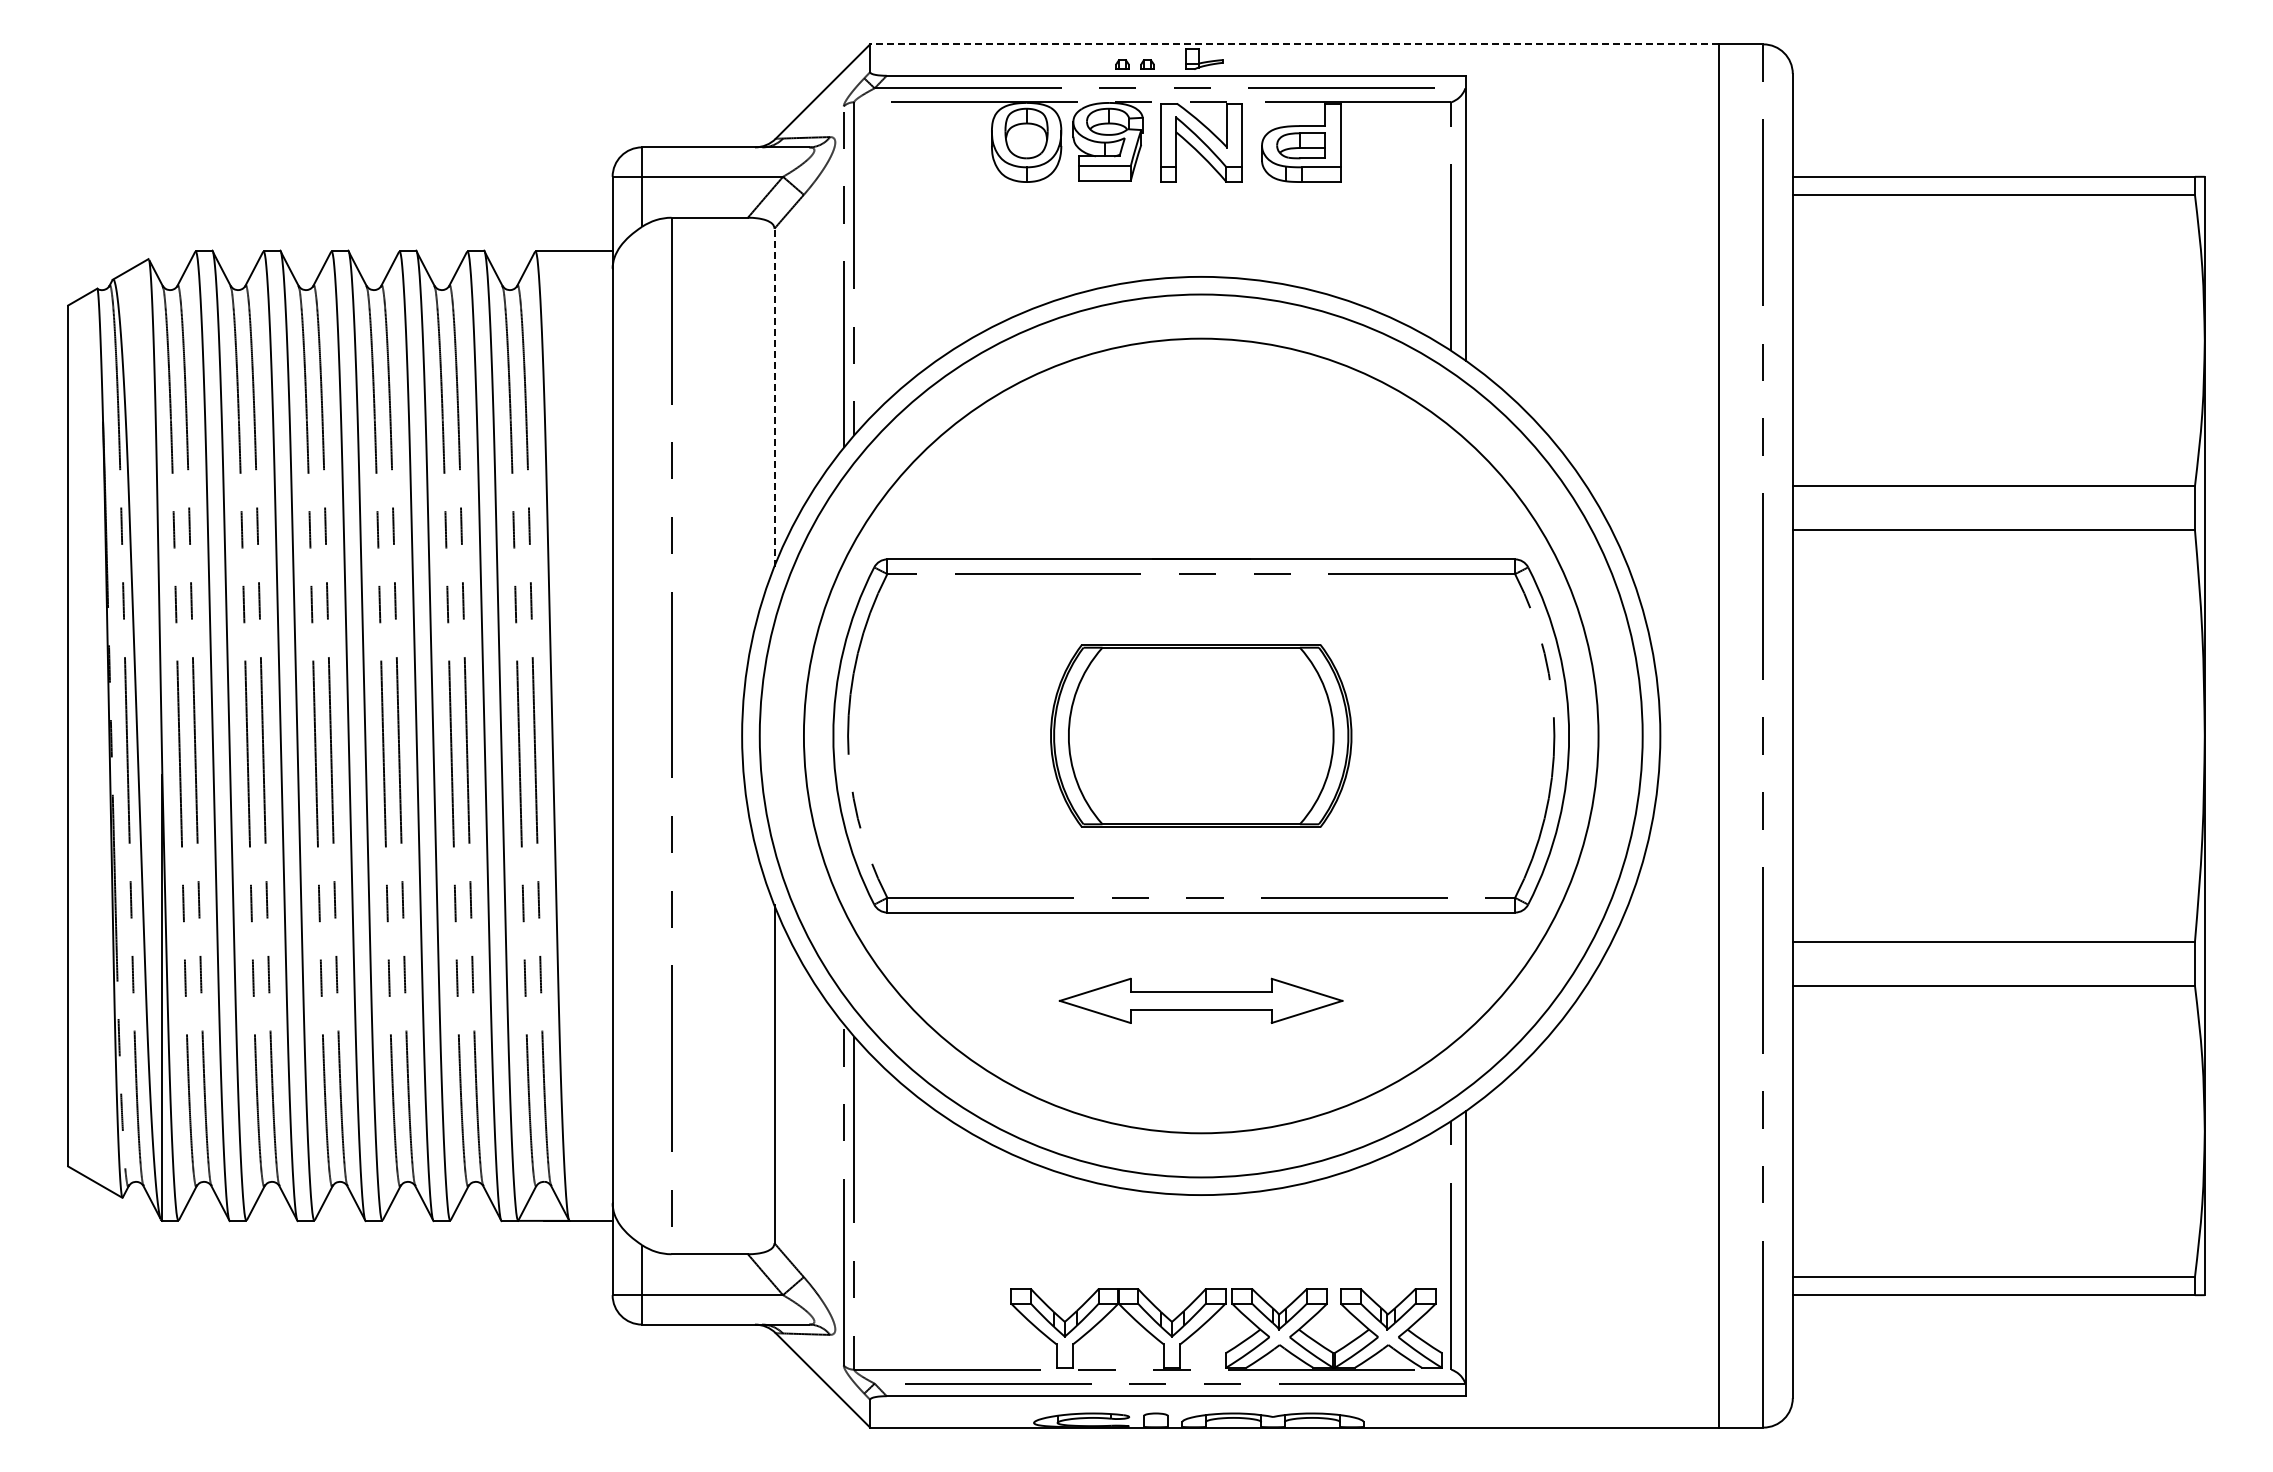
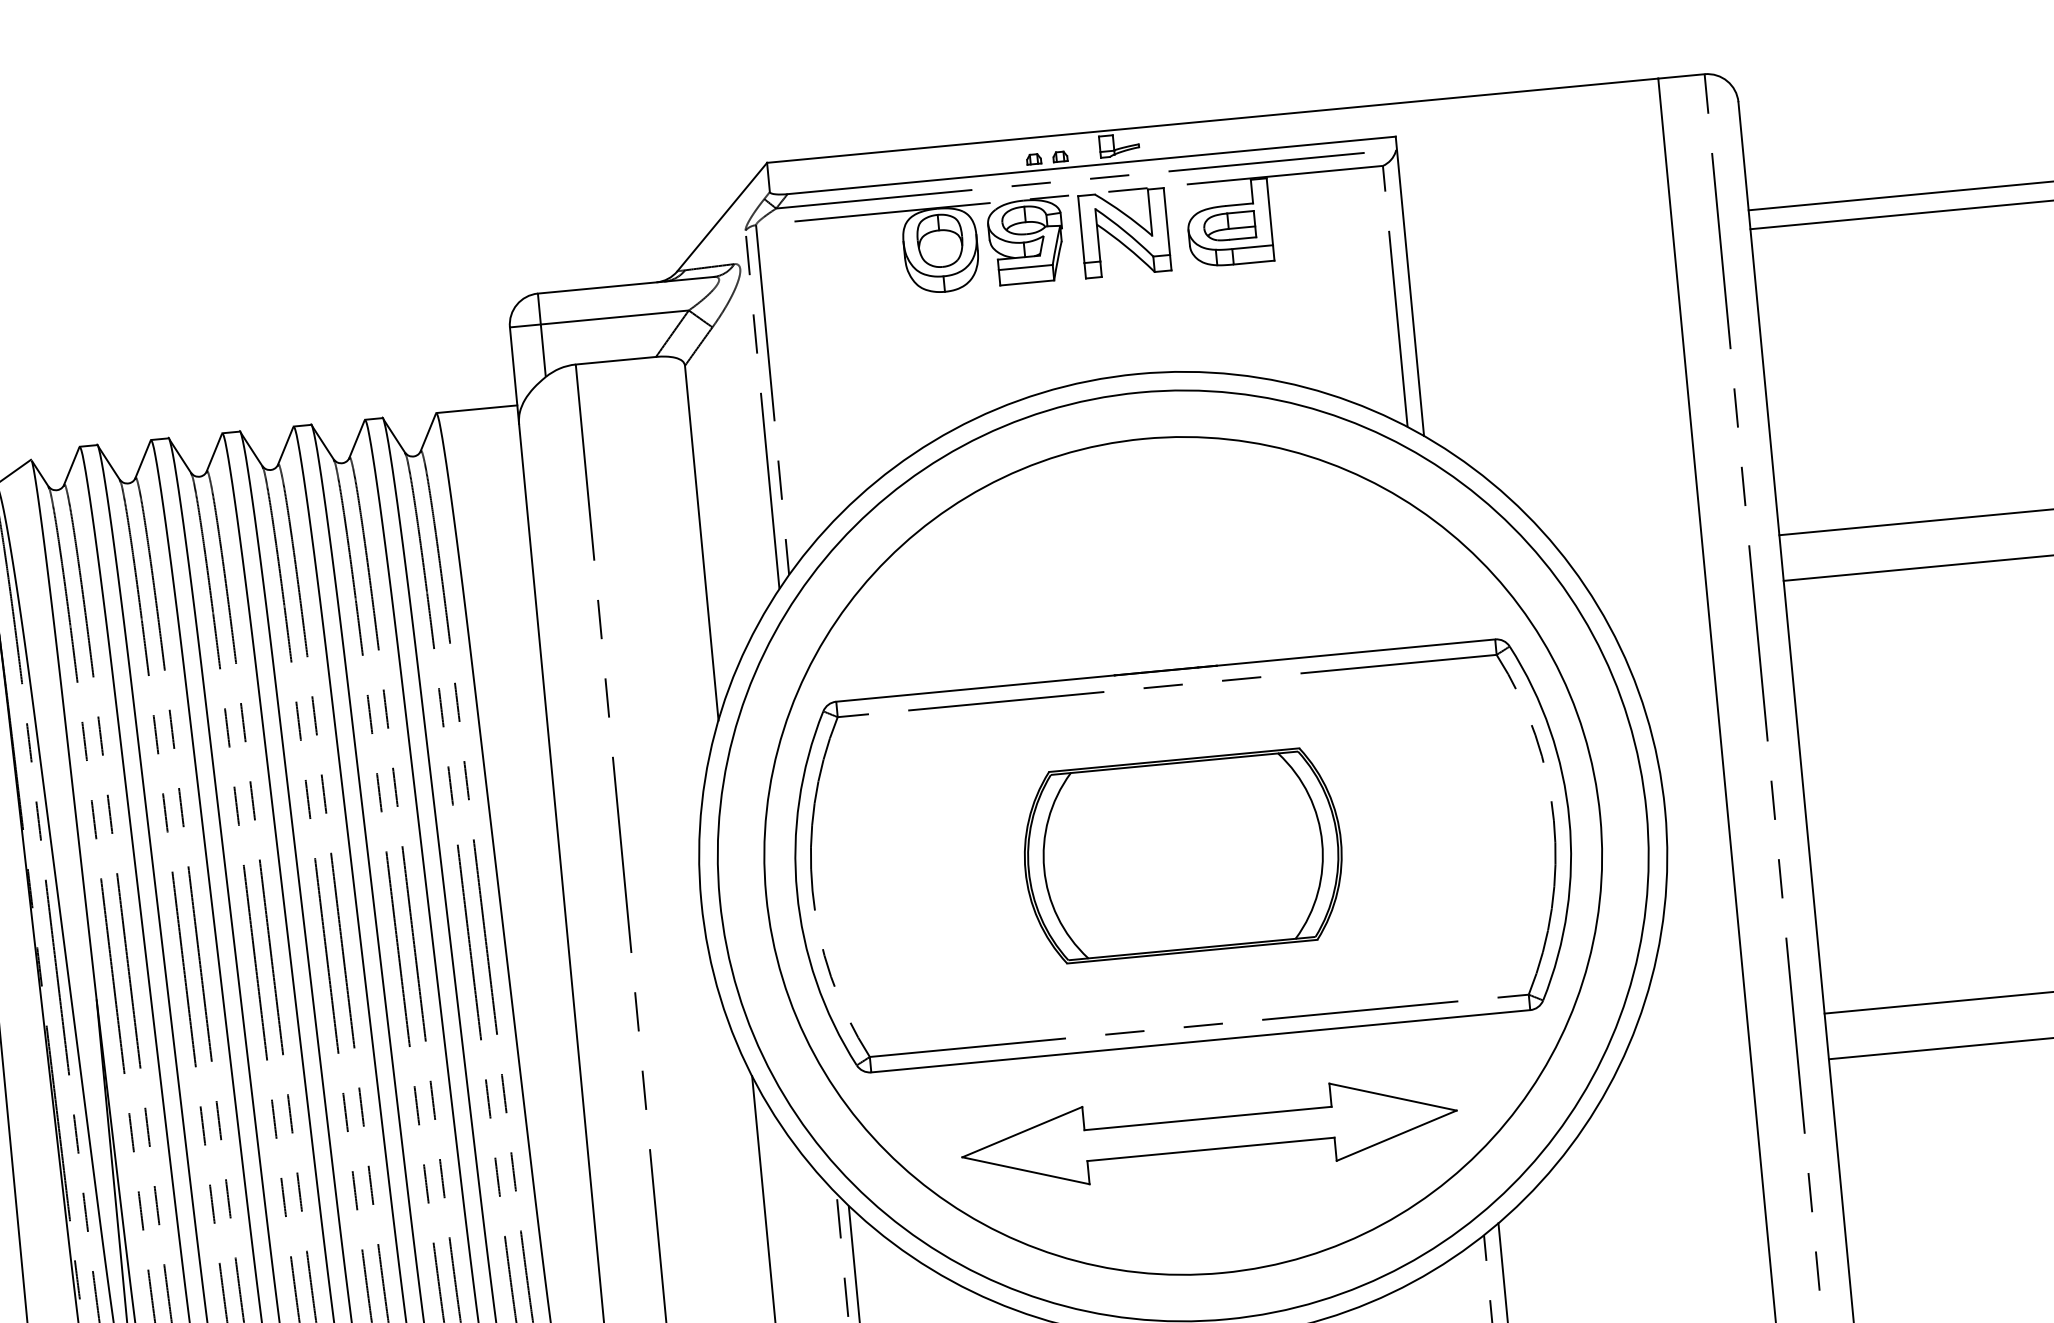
line: (1294, 44) -> (1212, 120), dashed -> solid
line: (774, 397) -> (701, 542), dashed -> solid
part: (1200, 1000) -> (1208, 1133), size x1.67

